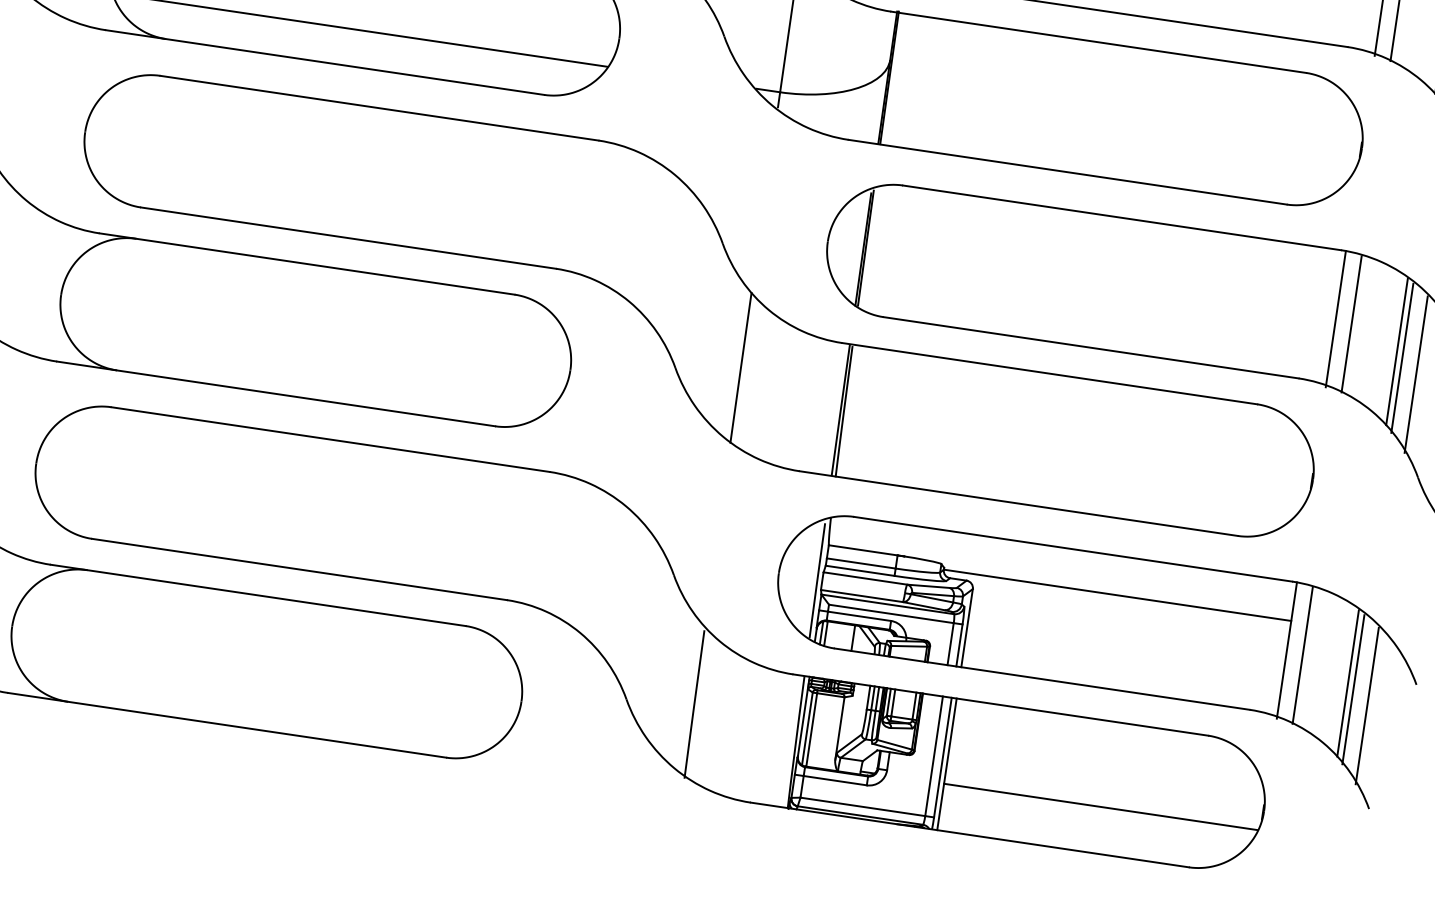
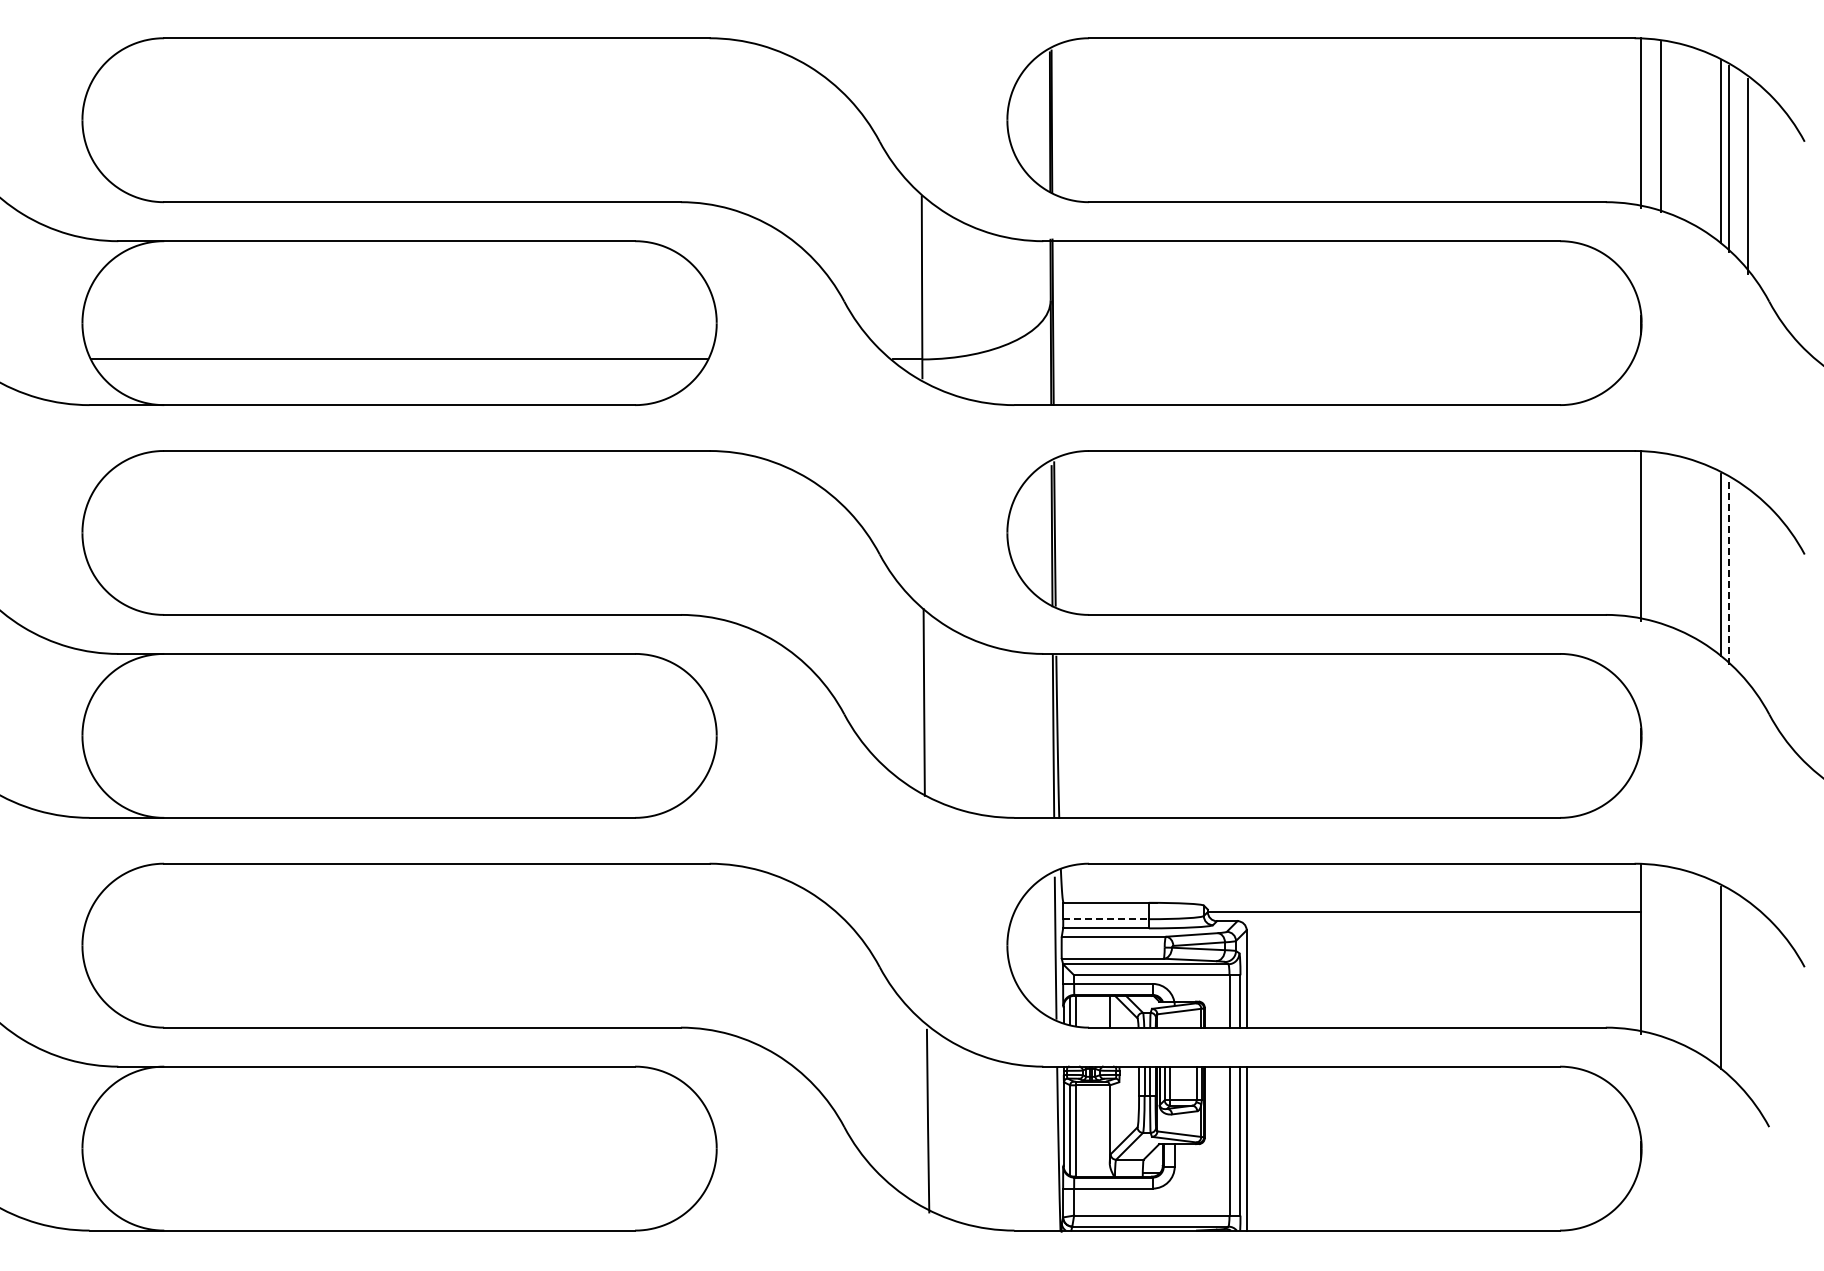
line: (1351, 324) -> (1660, 539), removed
line: (1402, 358) -> (1728, 571), solid -> dashed
line: (1416, 374) -> (1748, 588), removed
line: (861, 563) -> (1106, 919), solid -> dashed
line: (1302, 655) -> (1660, 952), removed
line: (1353, 689) -> (1728, 984), removed
line: (1367, 705) -> (1748, 1001), removed
line: (1100, 806) -> (1441, 1172), removed

